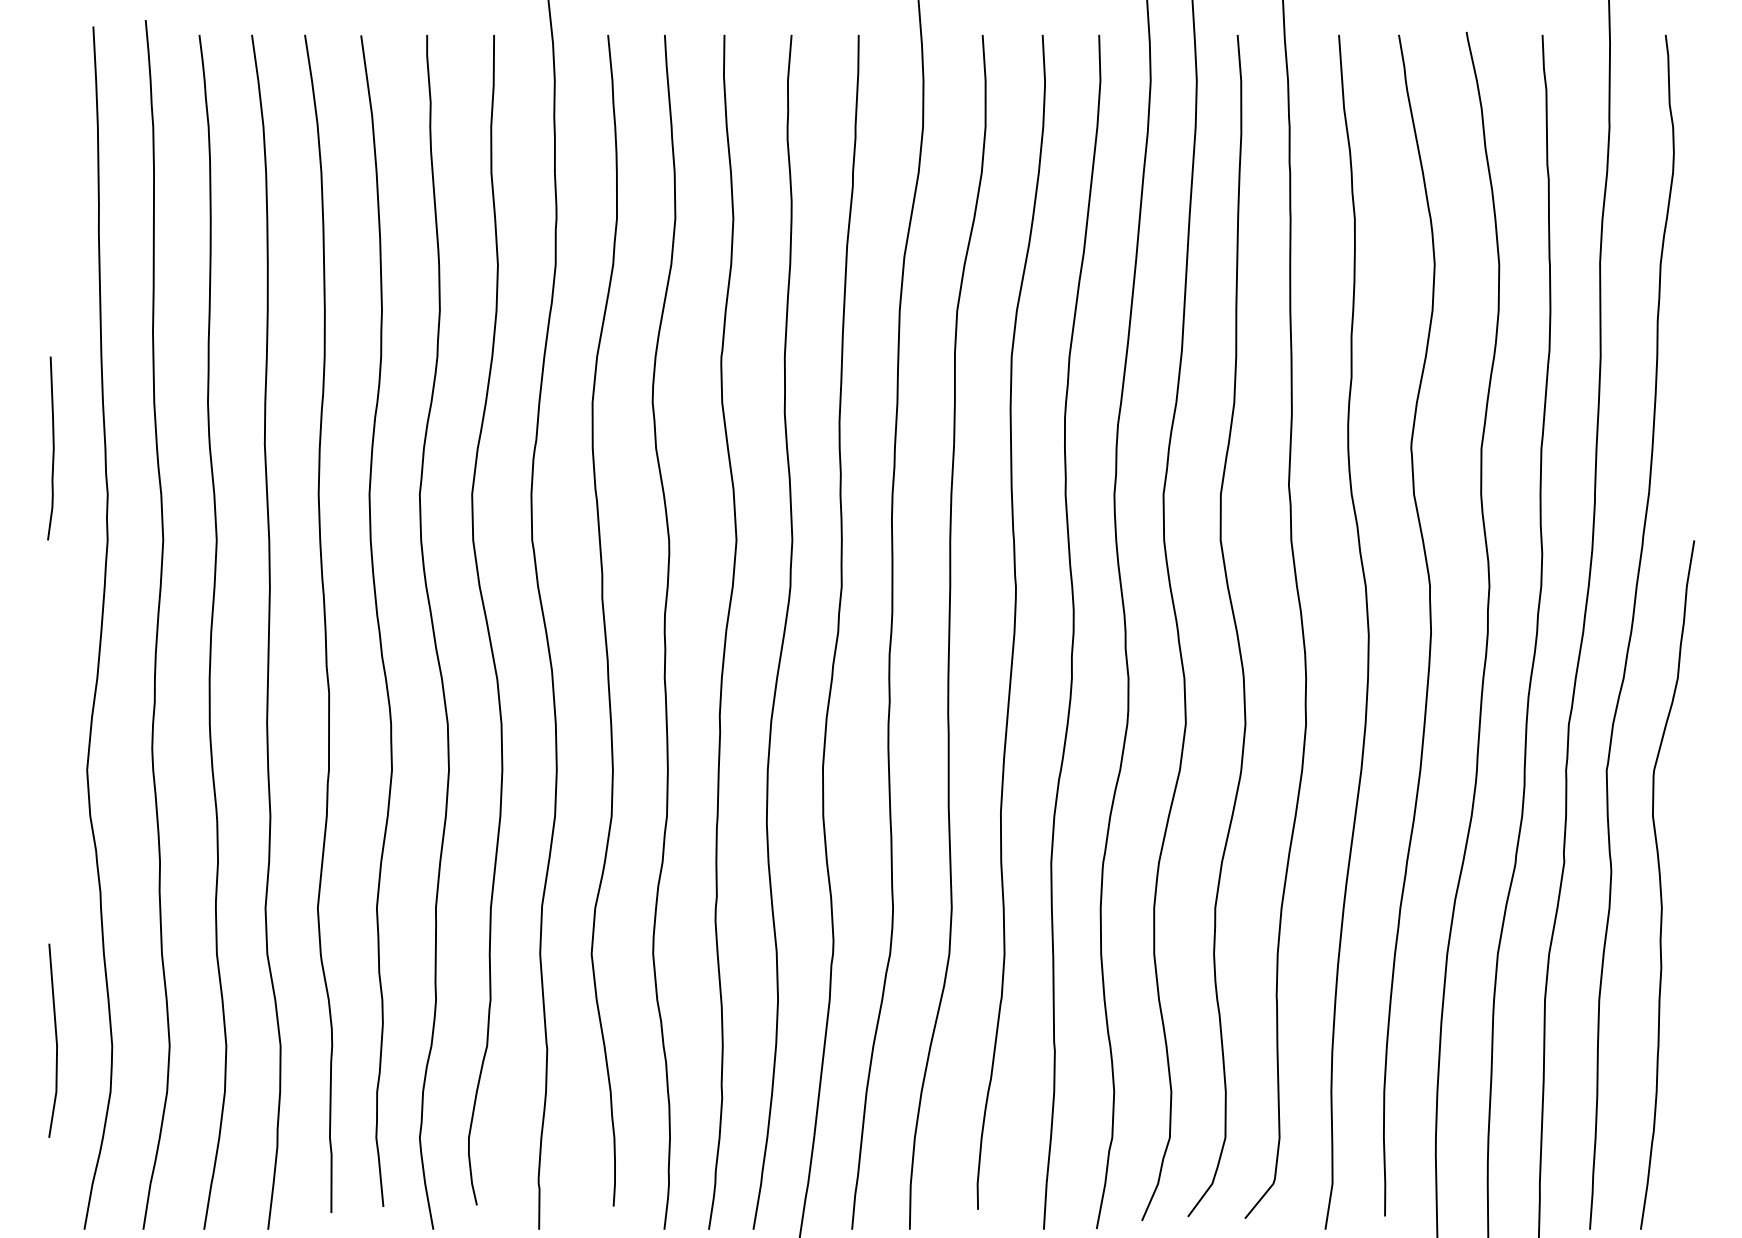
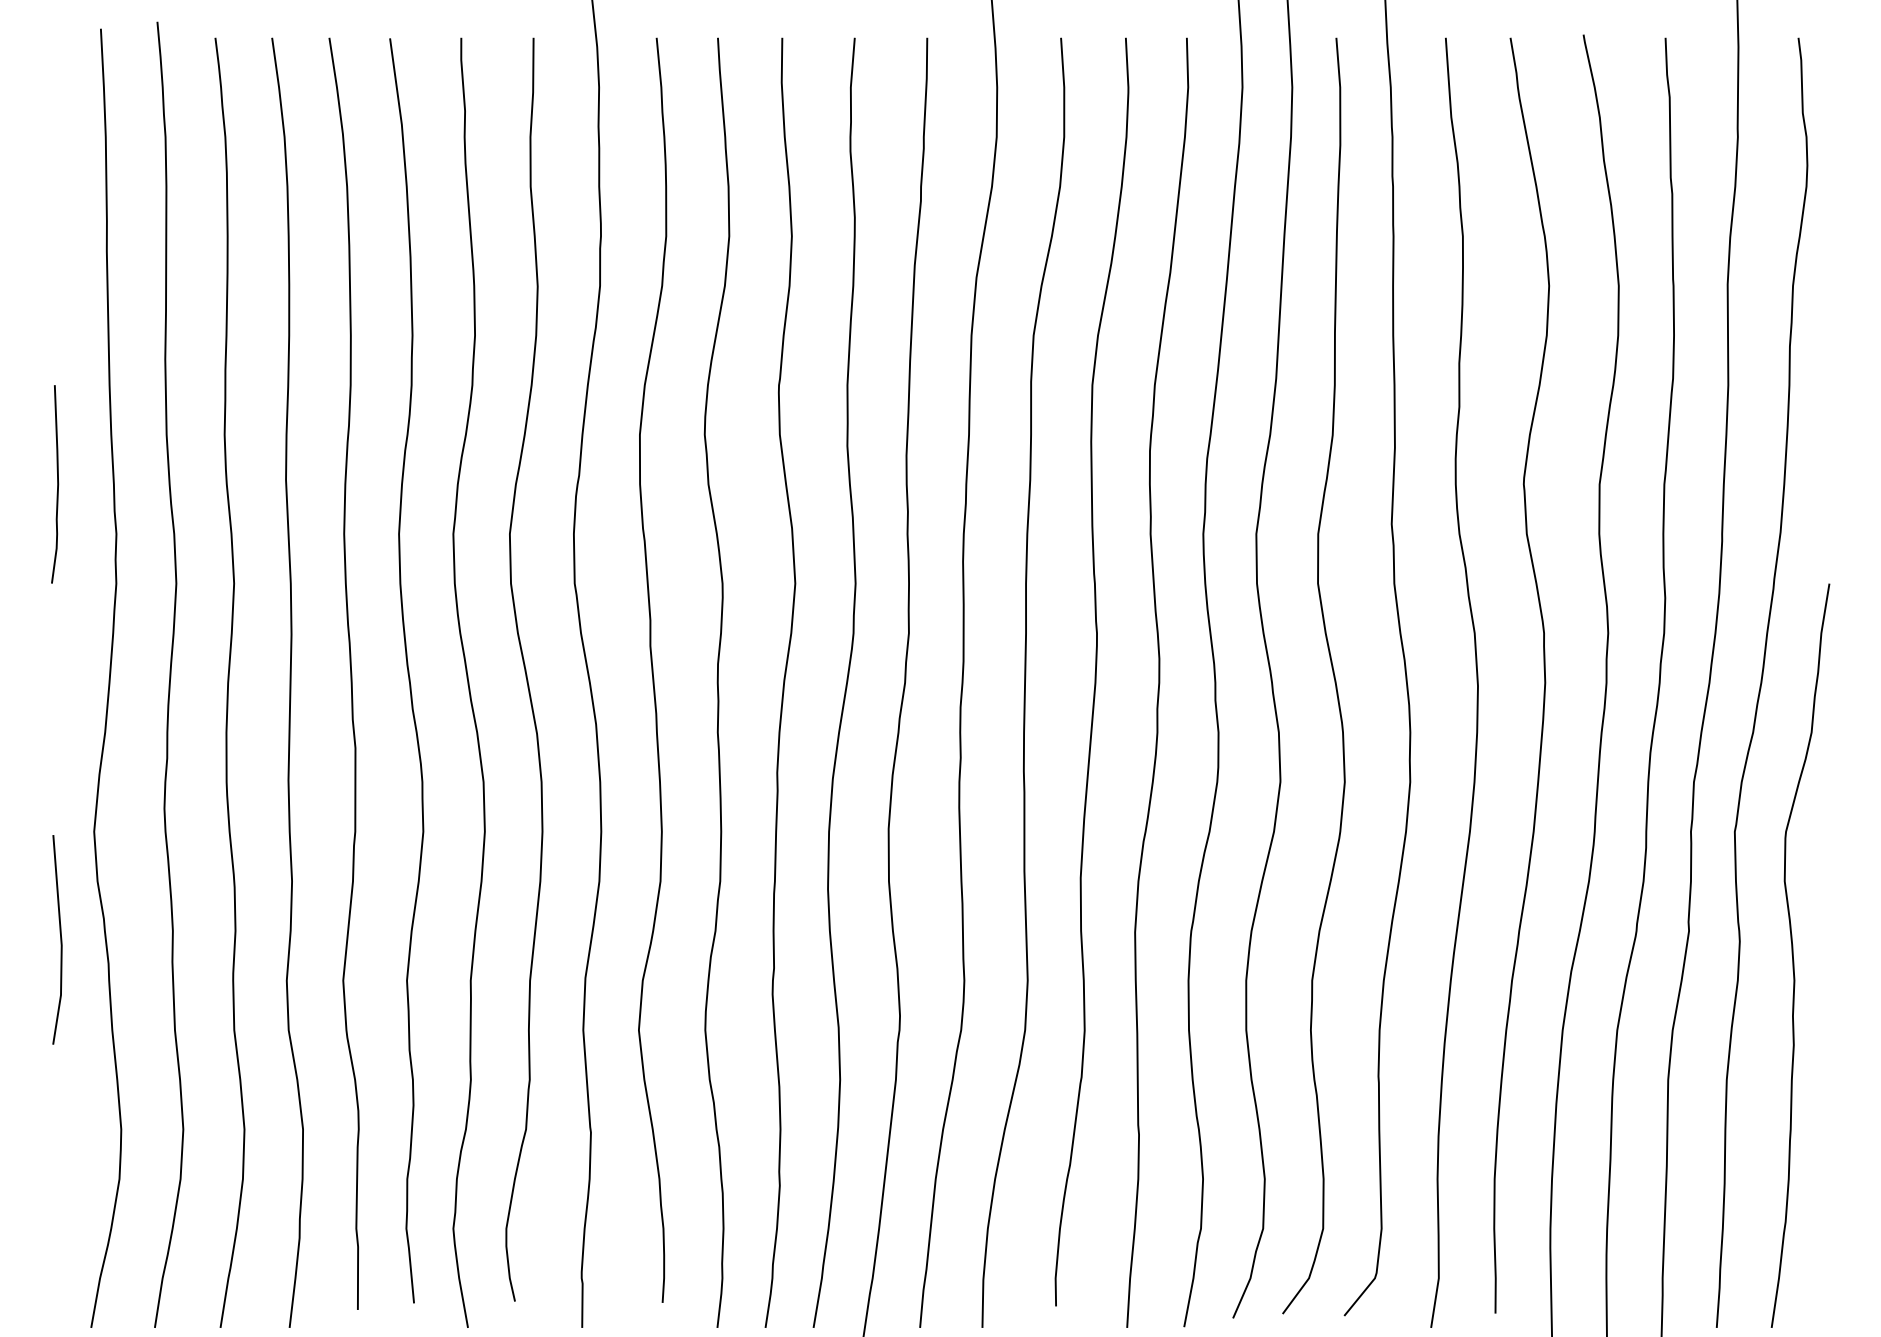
line: (55, 1040) -> (60, 939), moved

